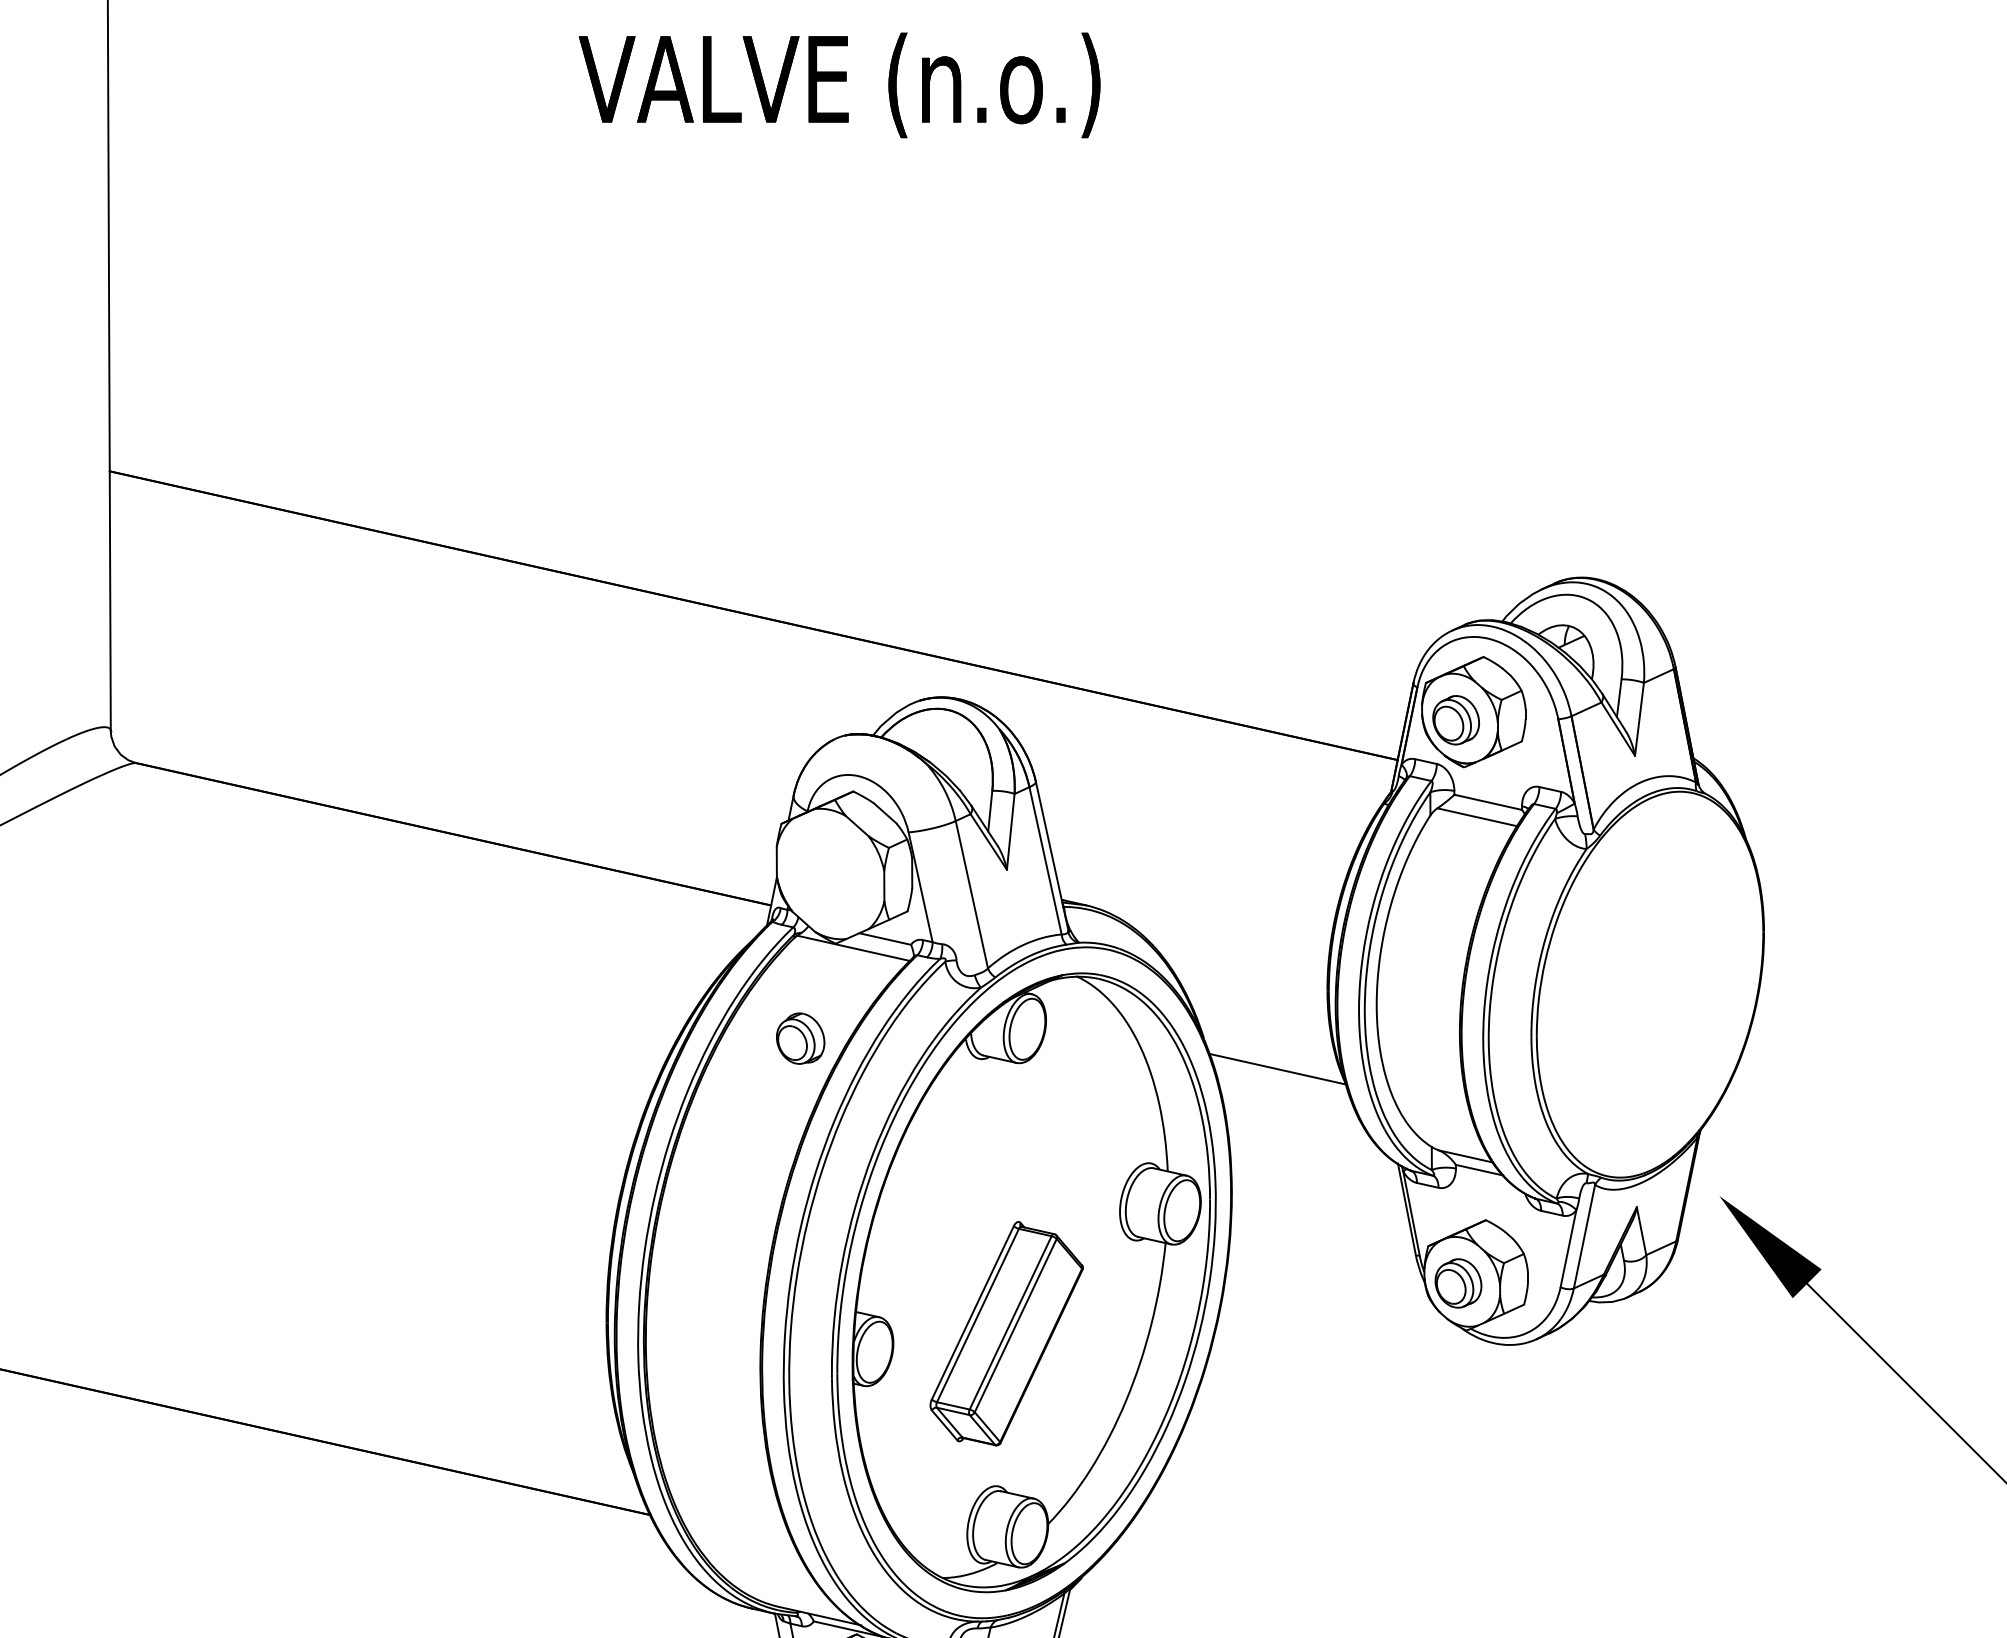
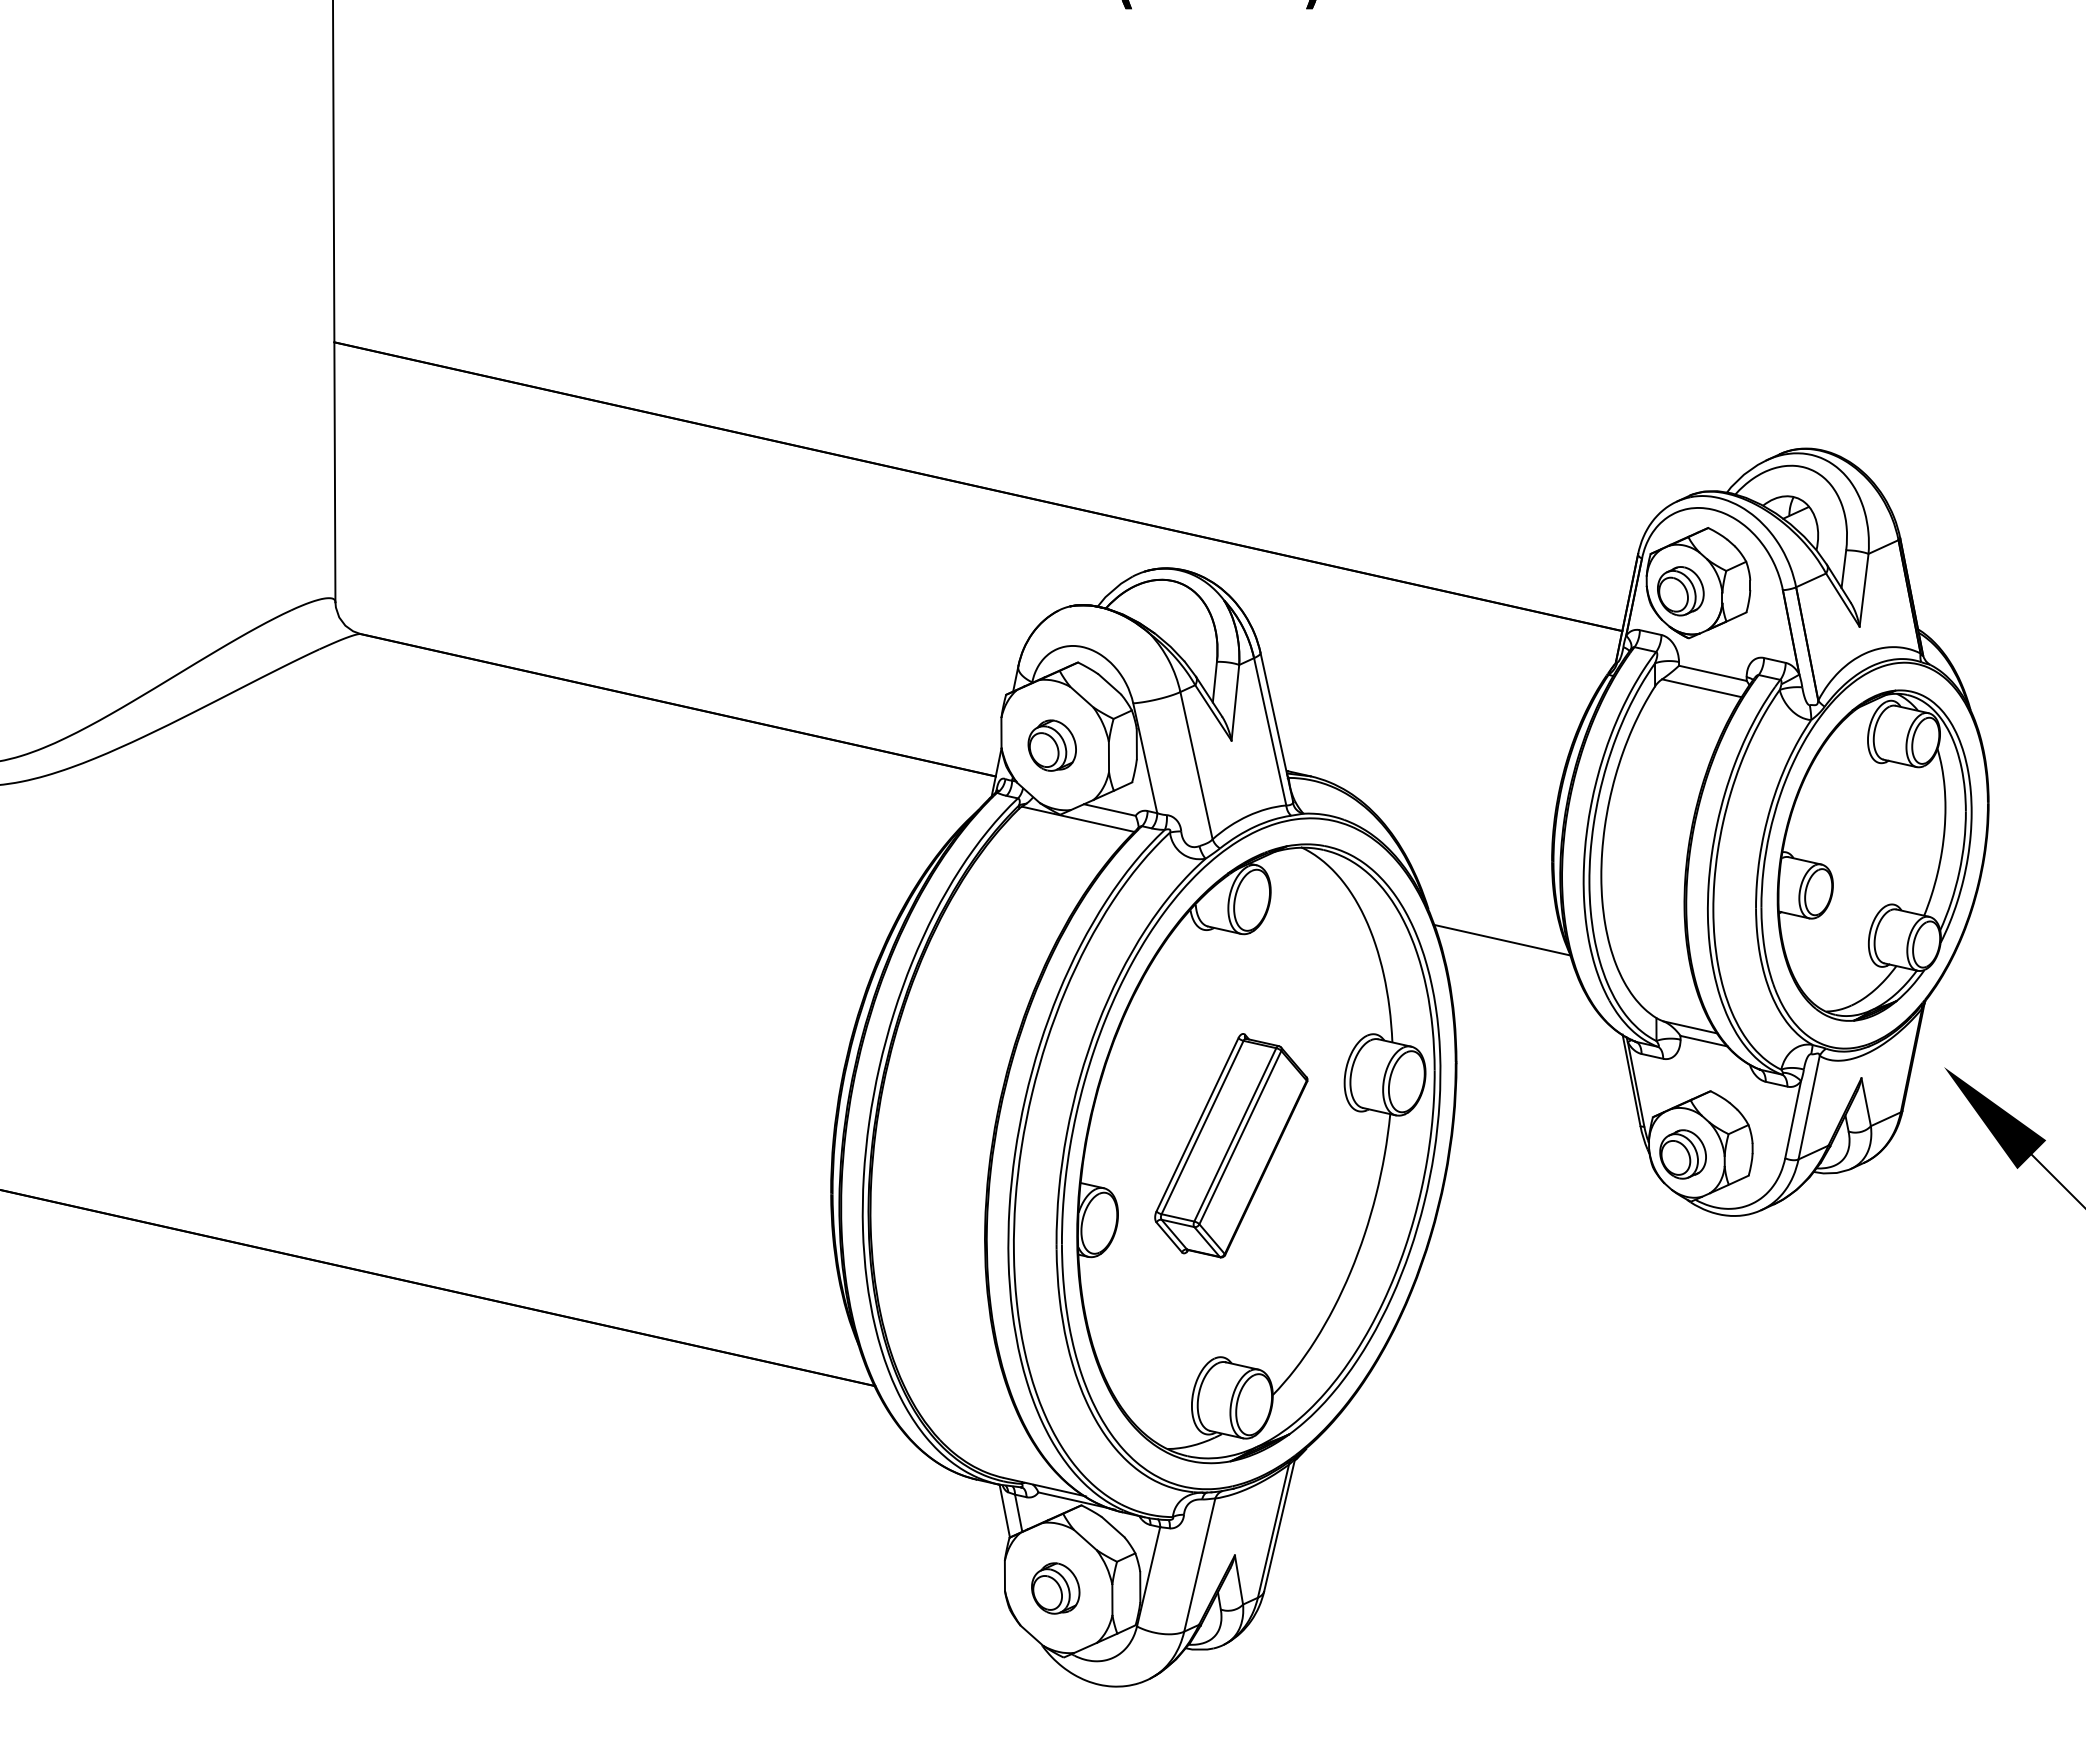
part: (1649, 984) -> (1874, 855), added
part: (799, 1038) -> (1051, 745), moved
part: (1006, 1333) -> (1231, 1145), moved

